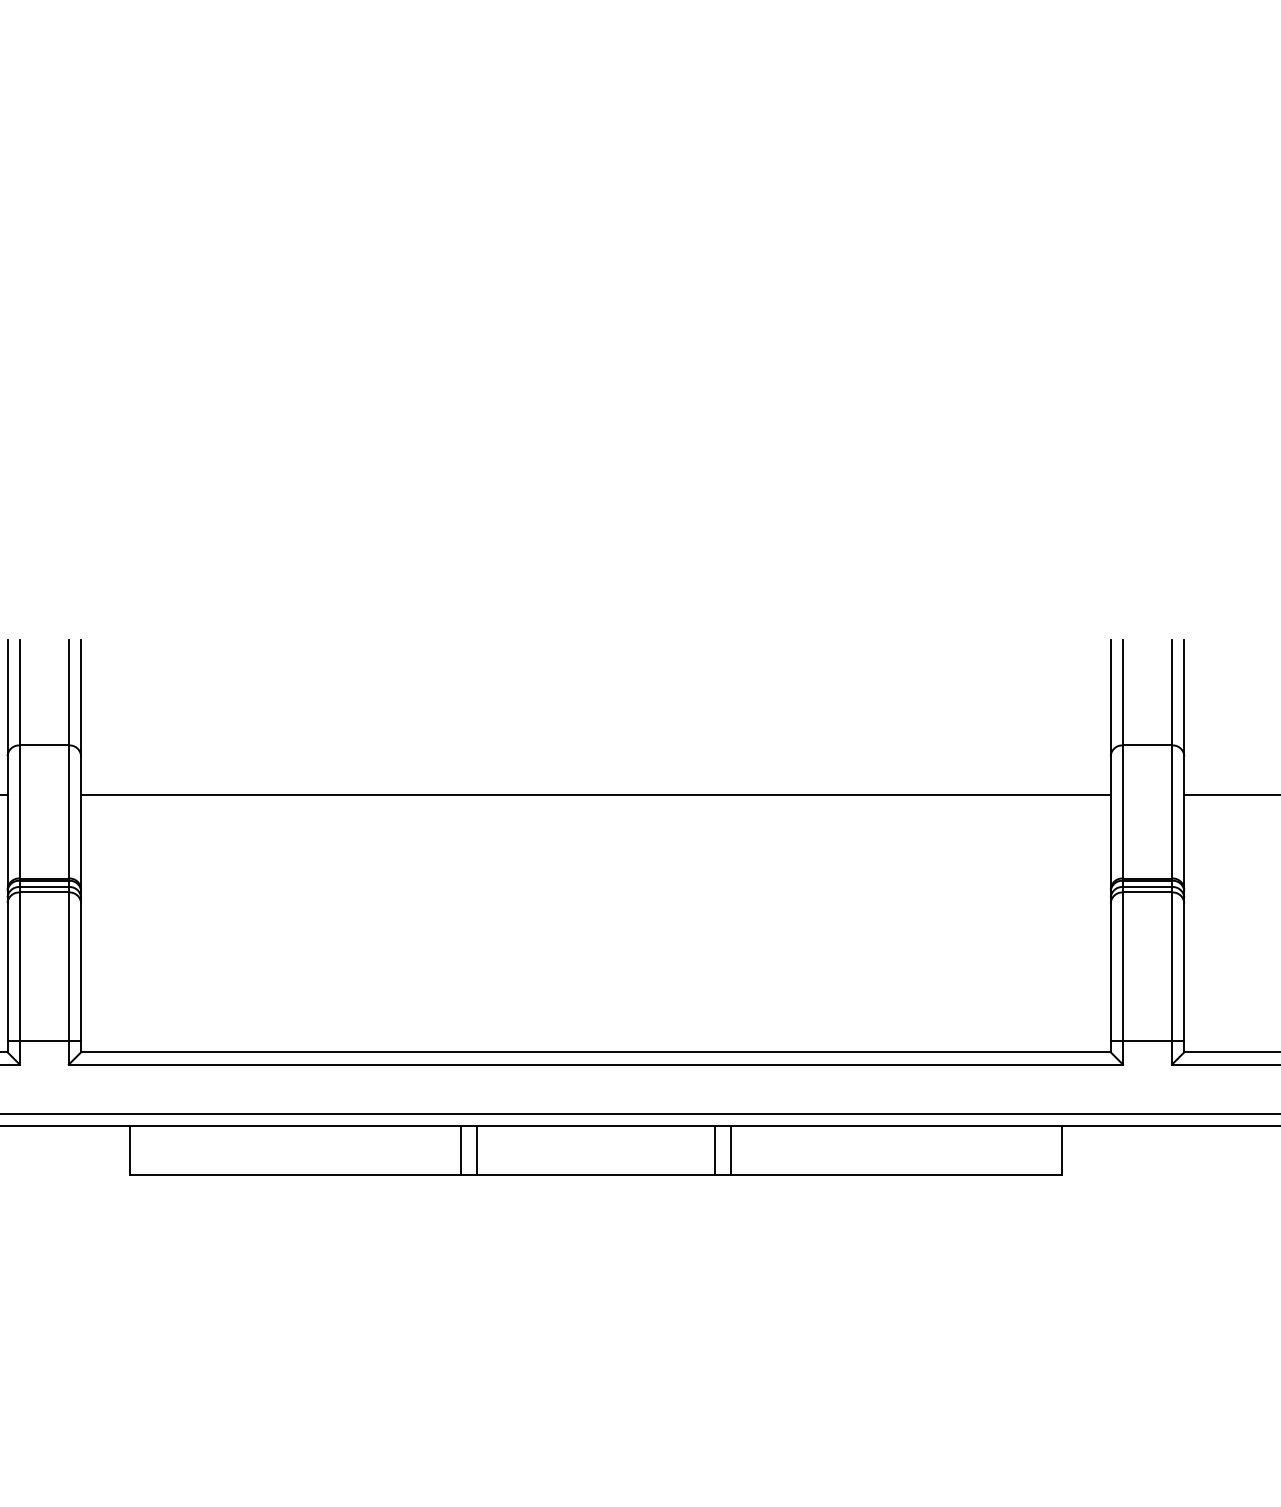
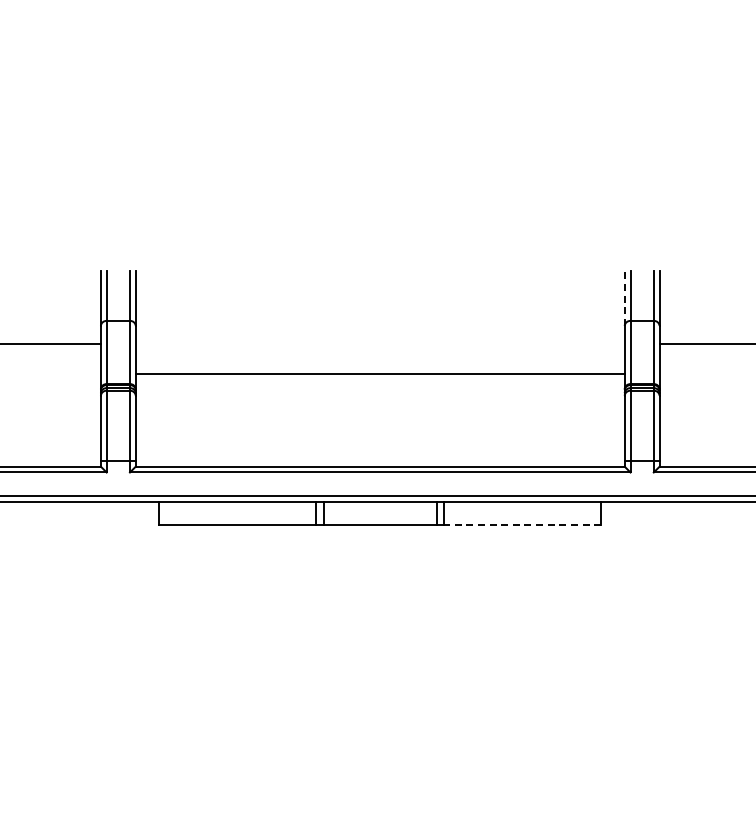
line: (1110, 696) -> (624, 297), solid -> dashed
line: (594, 795) -> (379, 374), moved
line: (895, 1174) -> (522, 524), solid -> dashed

